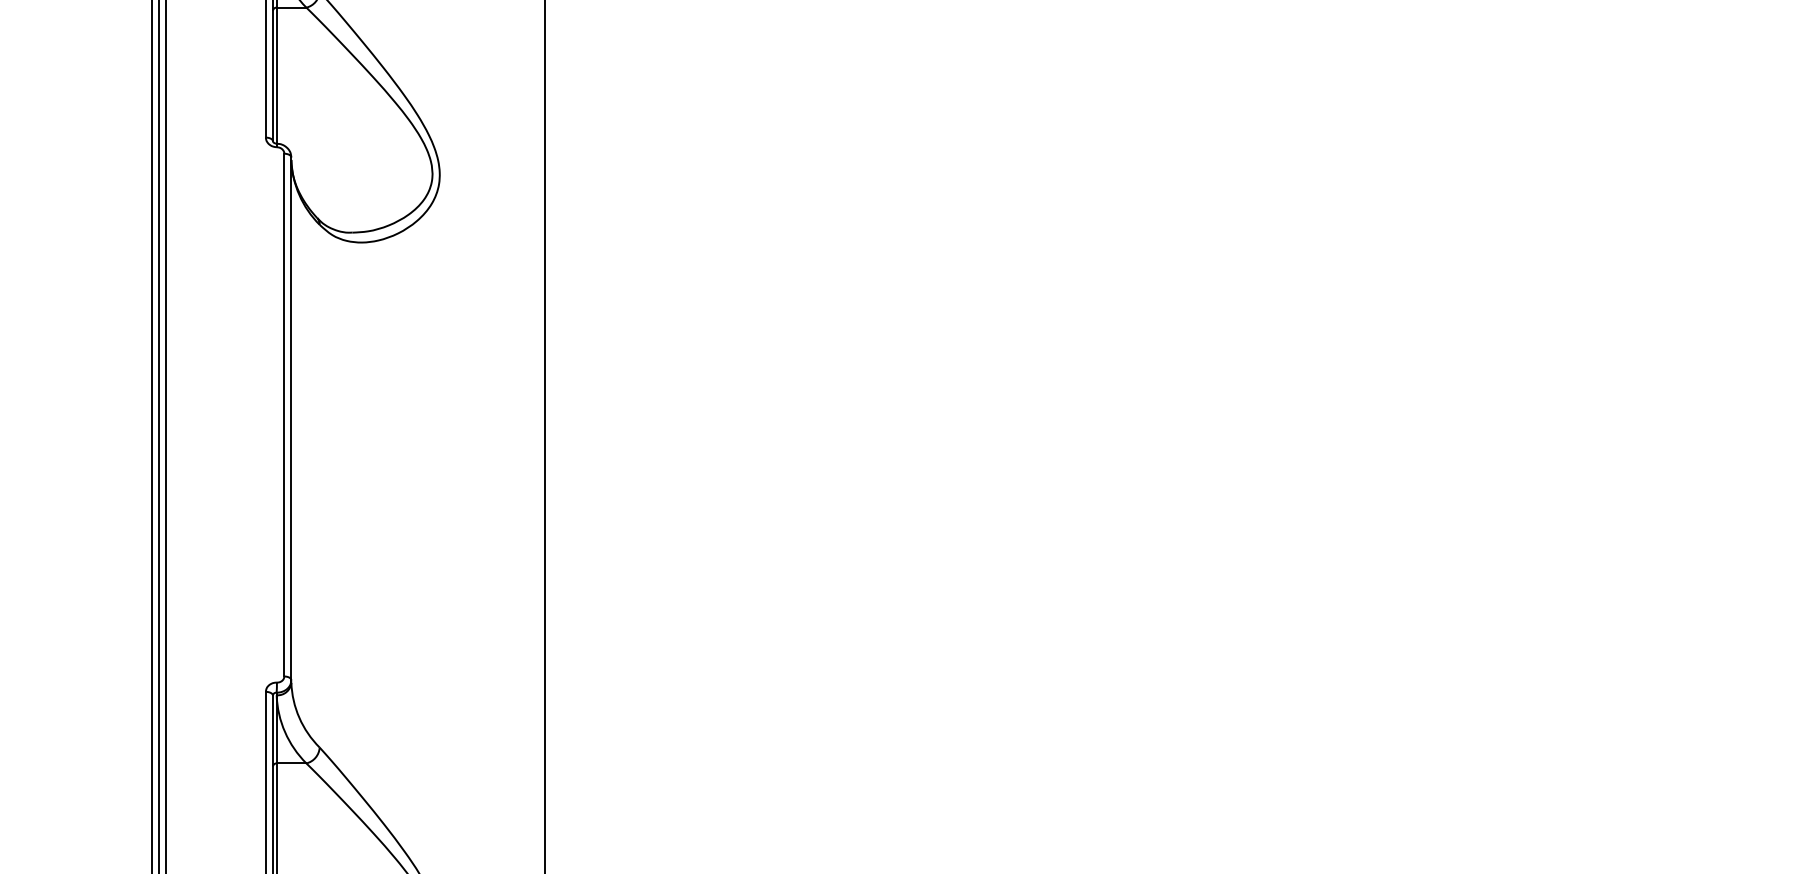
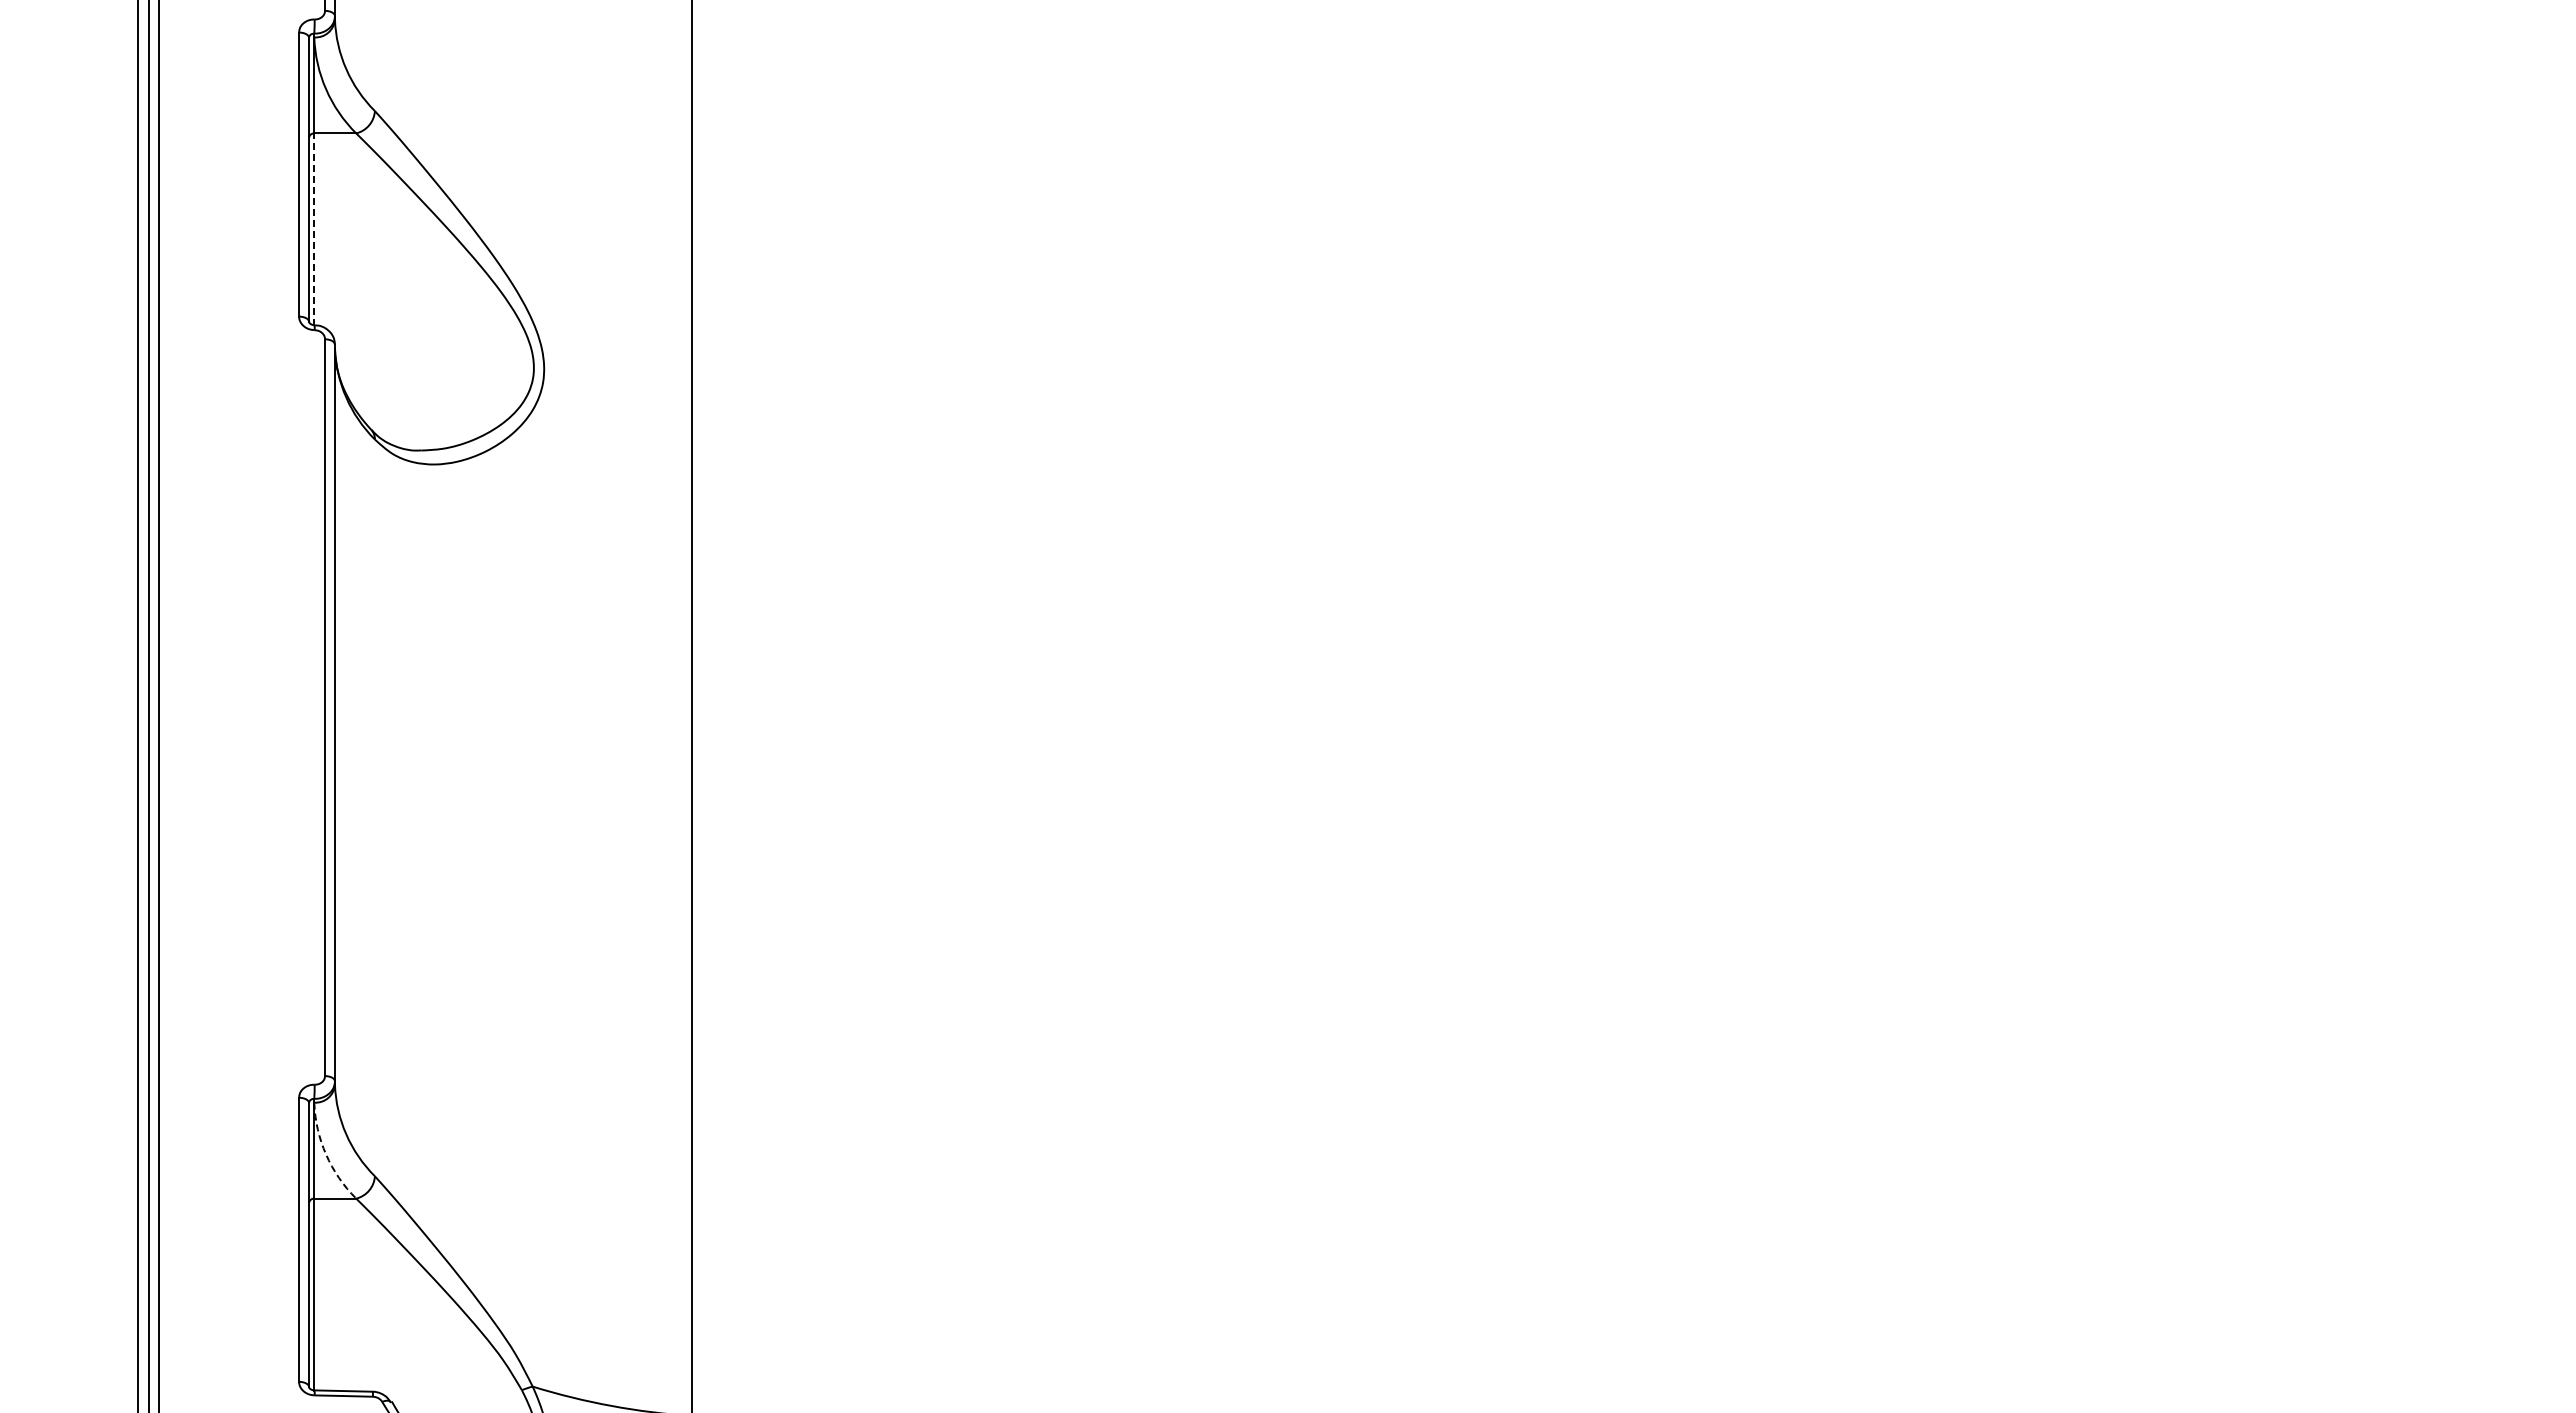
line: (276, 75) -> (314, 229), solid -> dashed
arc: (285, 732) -> (326, 1154), solid -> dashed

